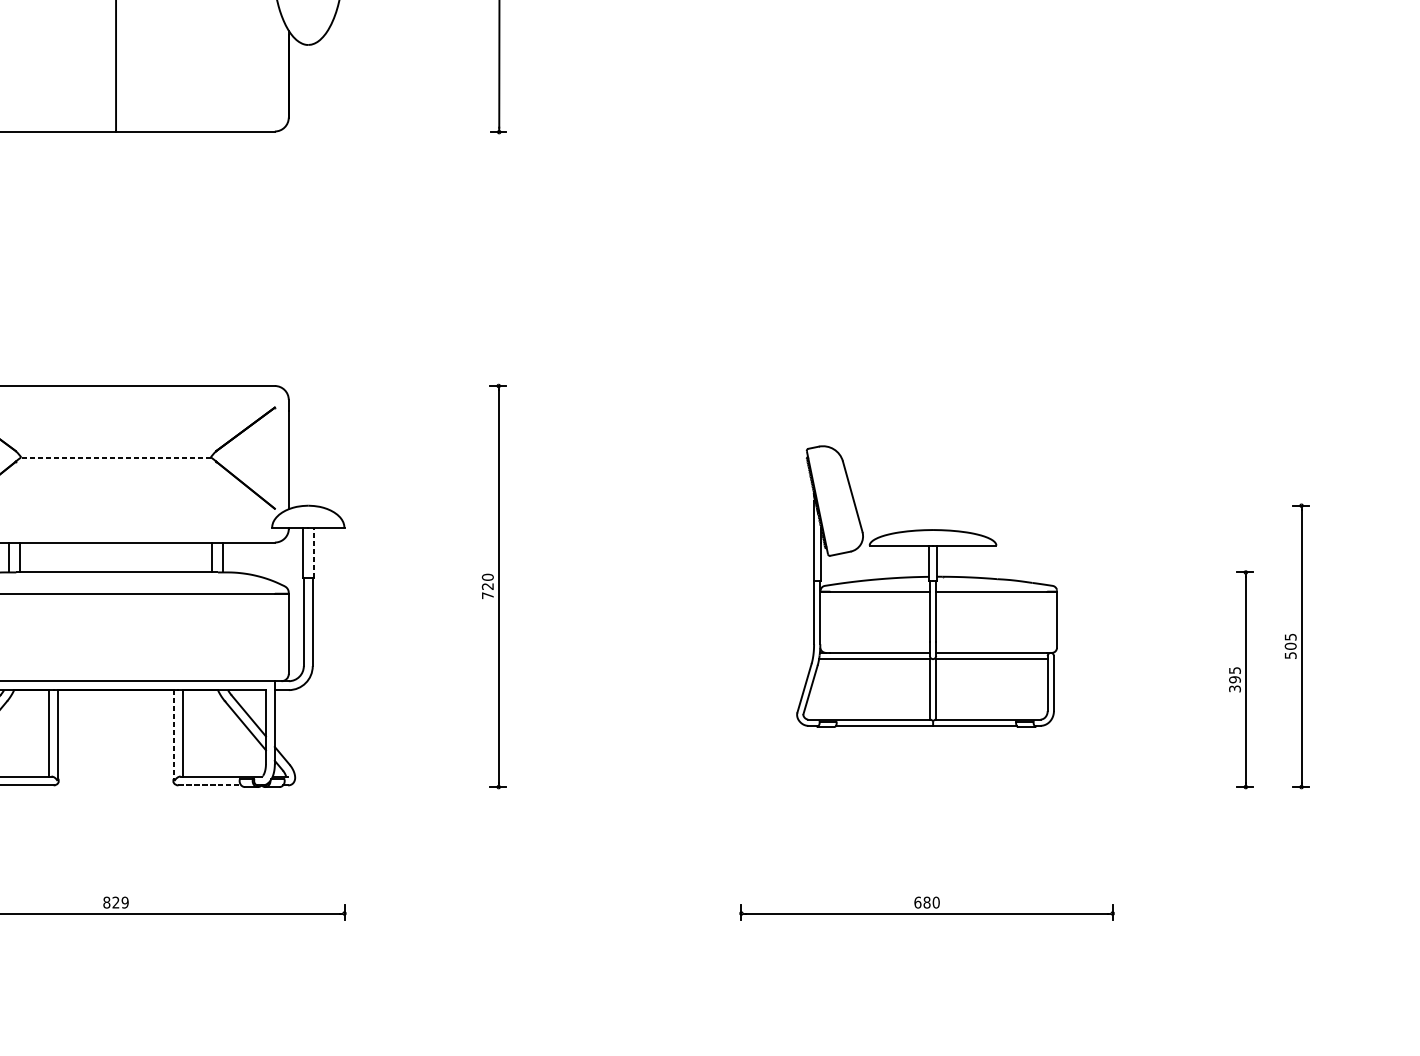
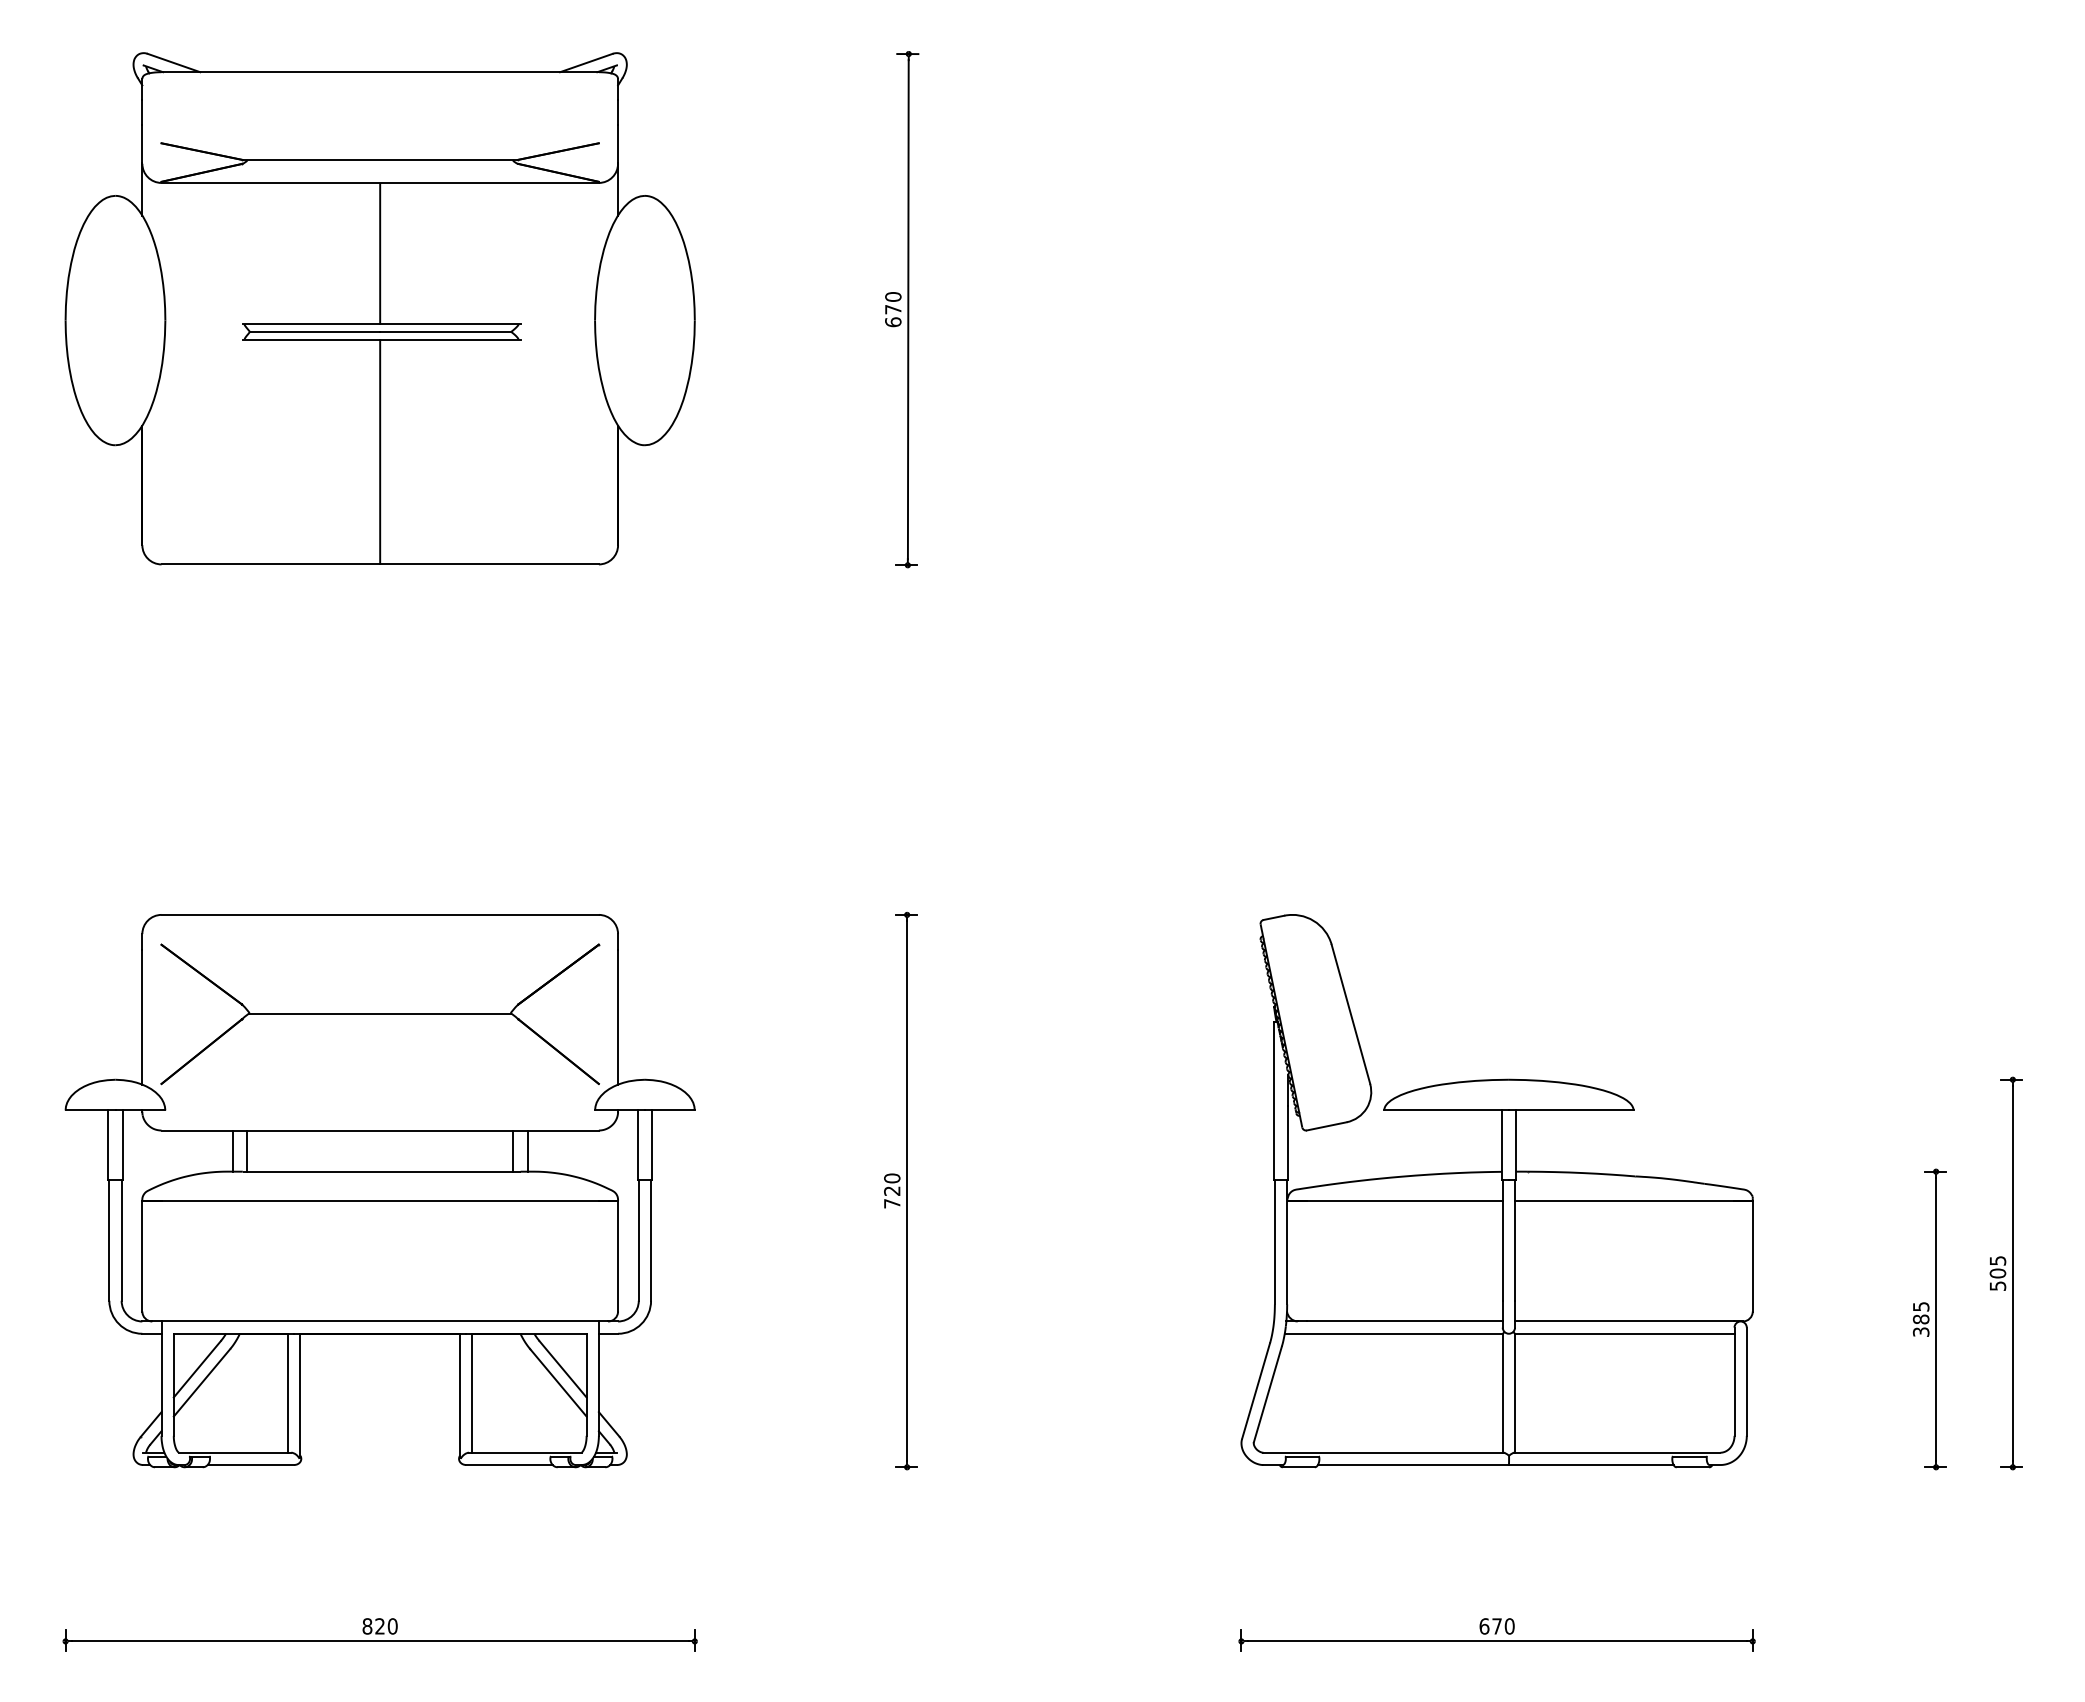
line: (116, 457) -> (380, 1013), dashed -> solid
line: (313, 552) -> (652, 1144), dashed -> solid
part: (926, 586) -> (1496, 1191), size x1.43
text: (1235, 679) -> (1921, 1319), 395 -> 385
line: (173, 734) -> (459, 1395), dashed -> solid
line: (209, 785) -> (509, 1464), dashed -> solid
text: (125, 902) -> (392, 1626), 829 -> 820
text: (927, 902) -> (1497, 1626), 680 -> 670

